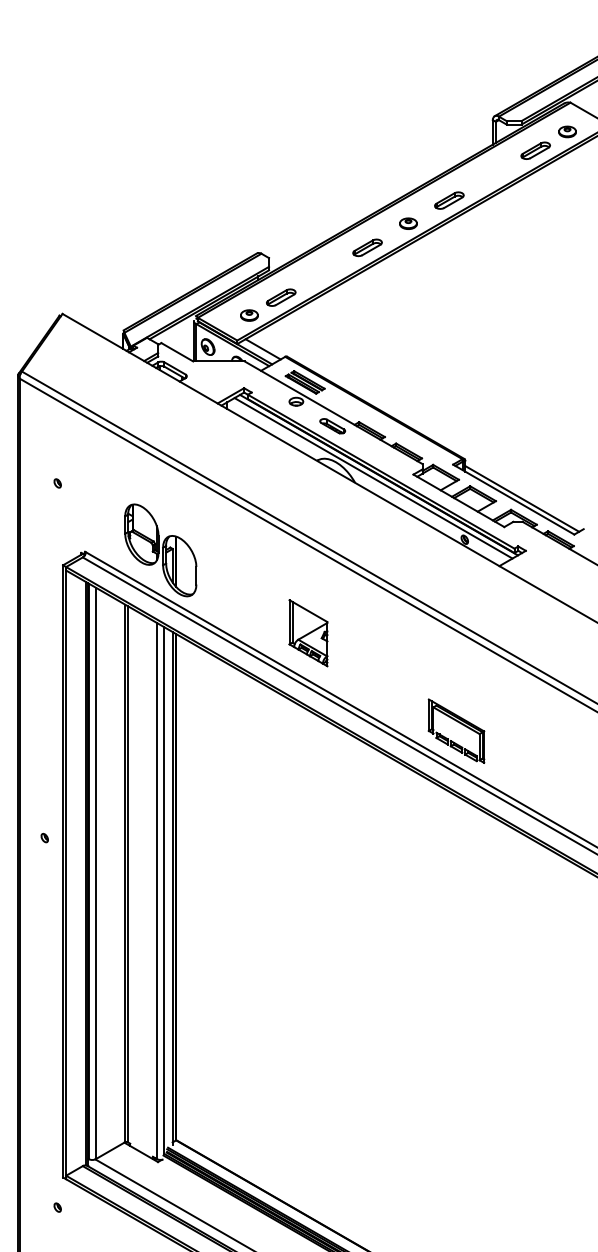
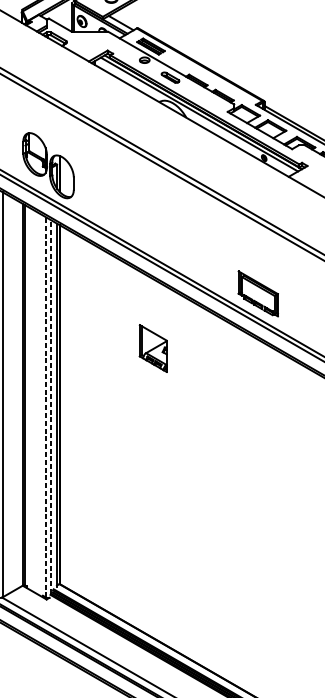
part: (308, 633) -> (153, 348), moved
line: (157, 890) -> (46, 406), solid -> dashed
line: (164, 890) -> (51, 406), solid -> dashed

